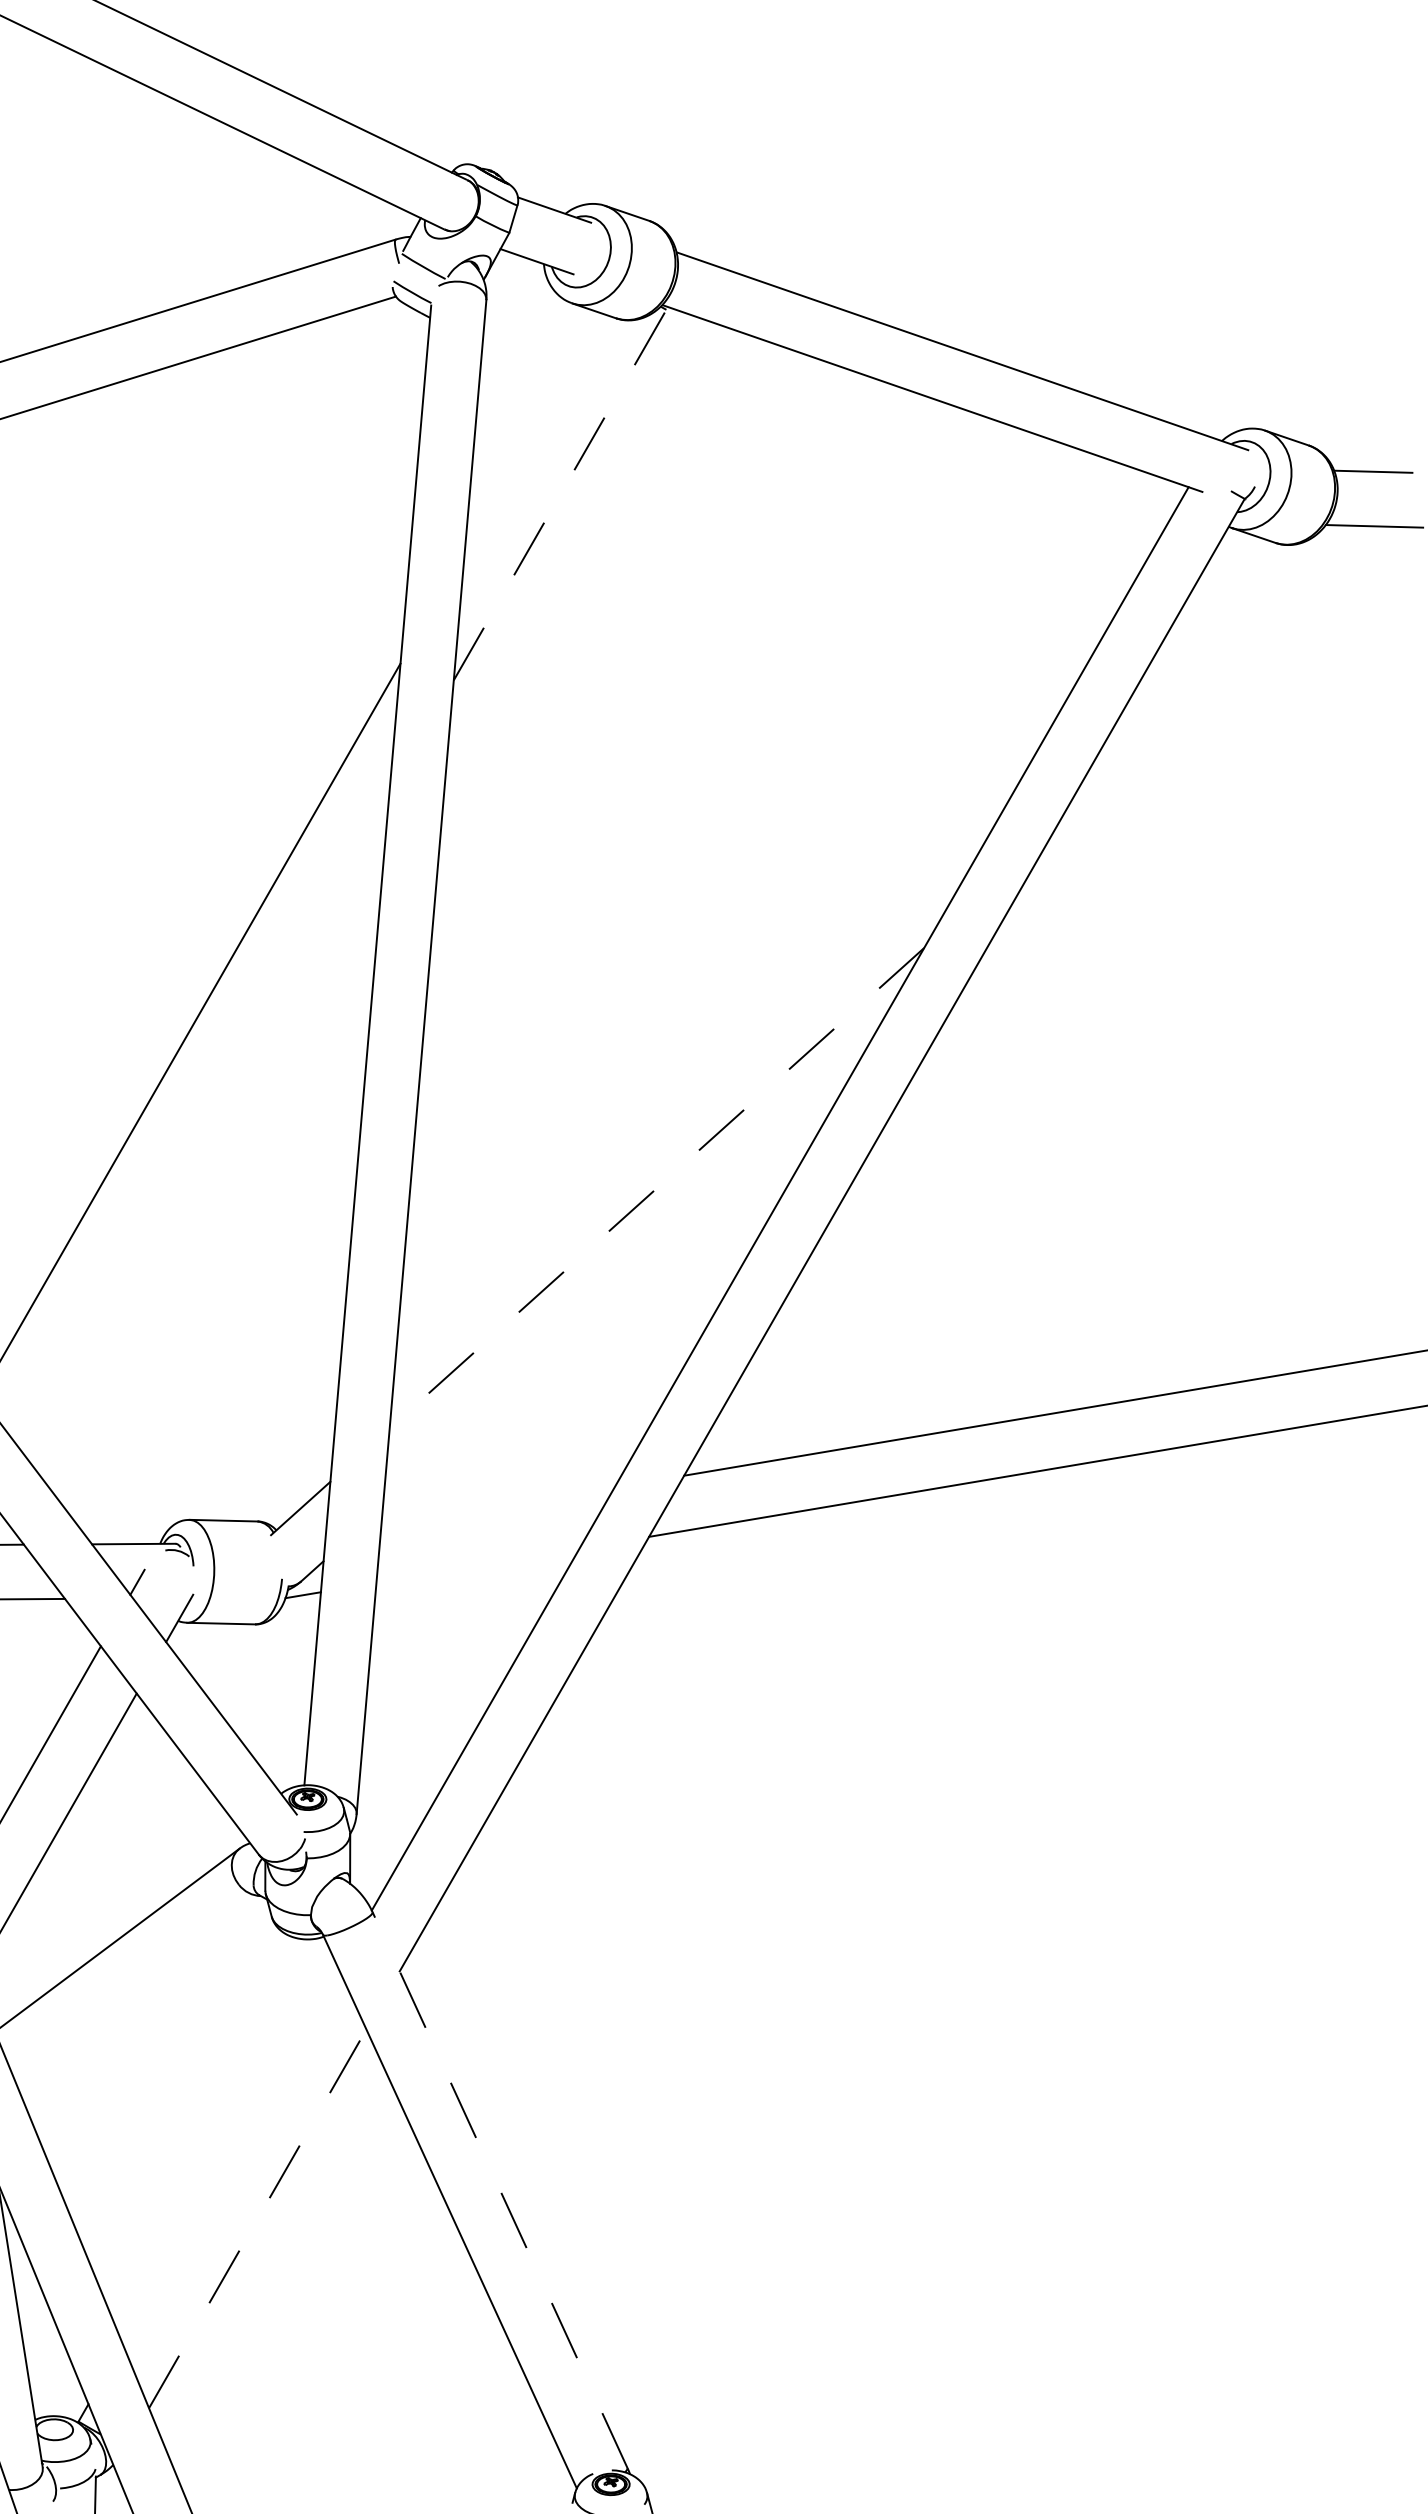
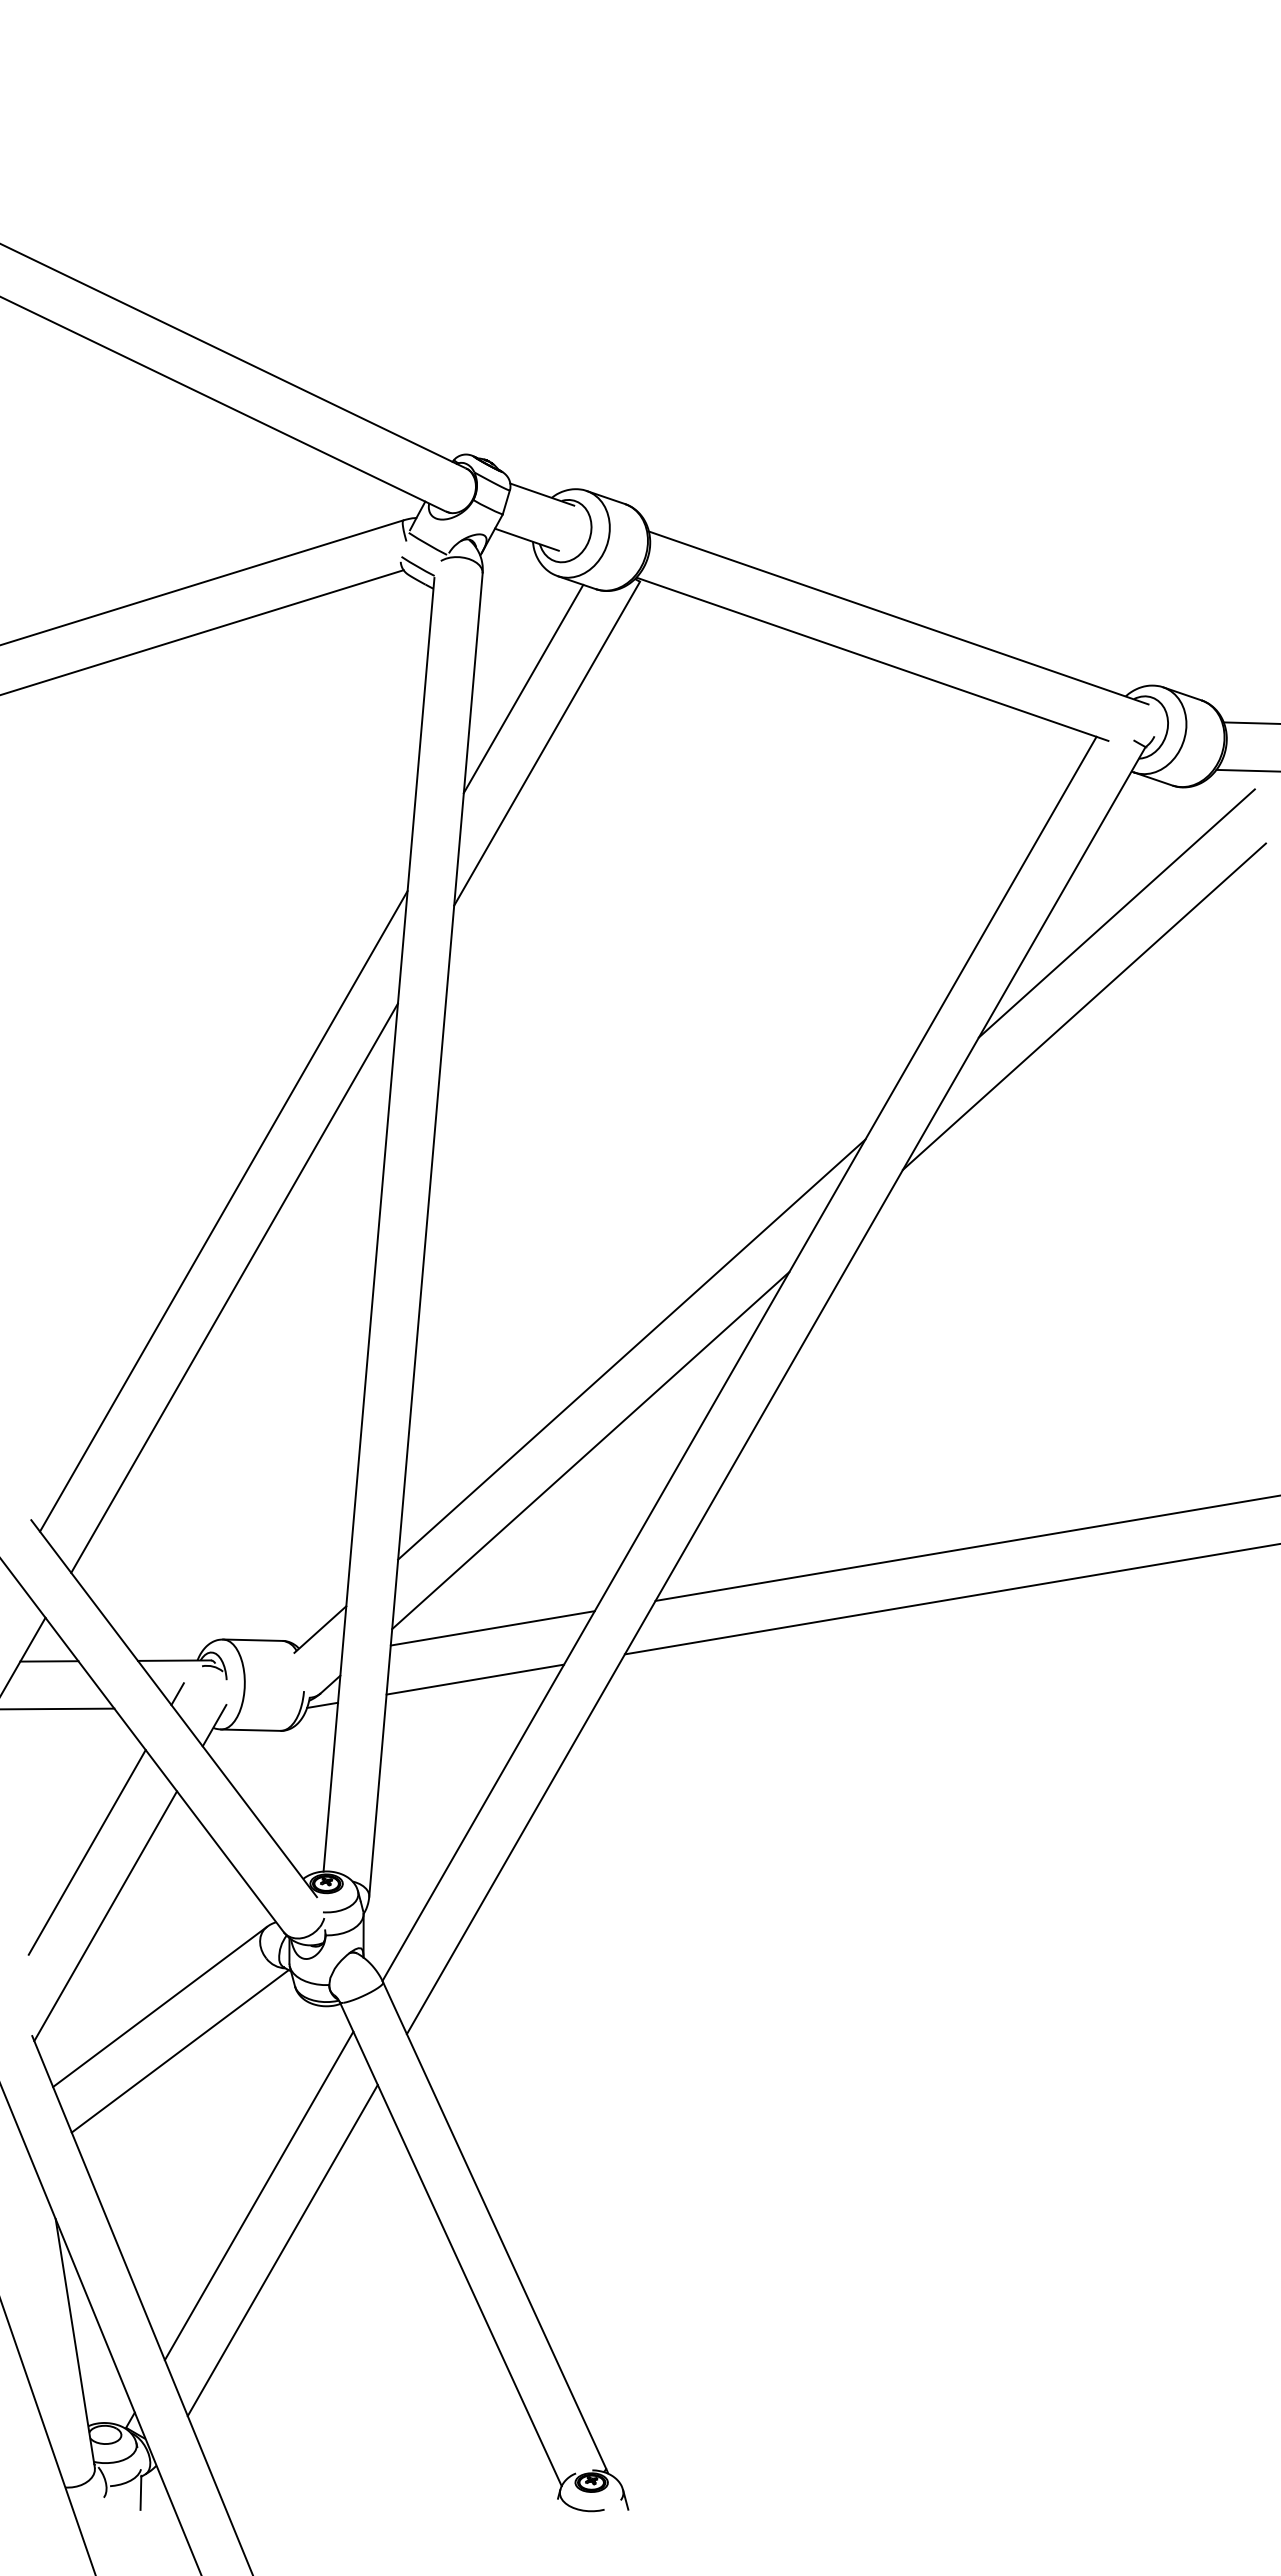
line: (533, 431) -> (523, 688), added
line: (560, 494) -> (547, 743), dashed -> solid
line: (1211, 689) -> (1116, 913), added
line: (1173, 795) -> (1083, 1006), added
line: (202, 1117) -> (234, 1287), added
line: (656, 1188) -> (631, 1349), dashed -> solid
line: (609, 1303) -> (590, 1450), added
line: (497, 1507) -> (492, 1628), added
line: (478, 1565) -> (475, 1679), added
line: (139, 1991) -> (179, 2051), added
line: (229, 2155) -> (258, 2195), added
line: (499, 2190) -> (494, 2225), dashed -> solid
line: (257, 2218) -> (282, 2250), dashed -> solid

